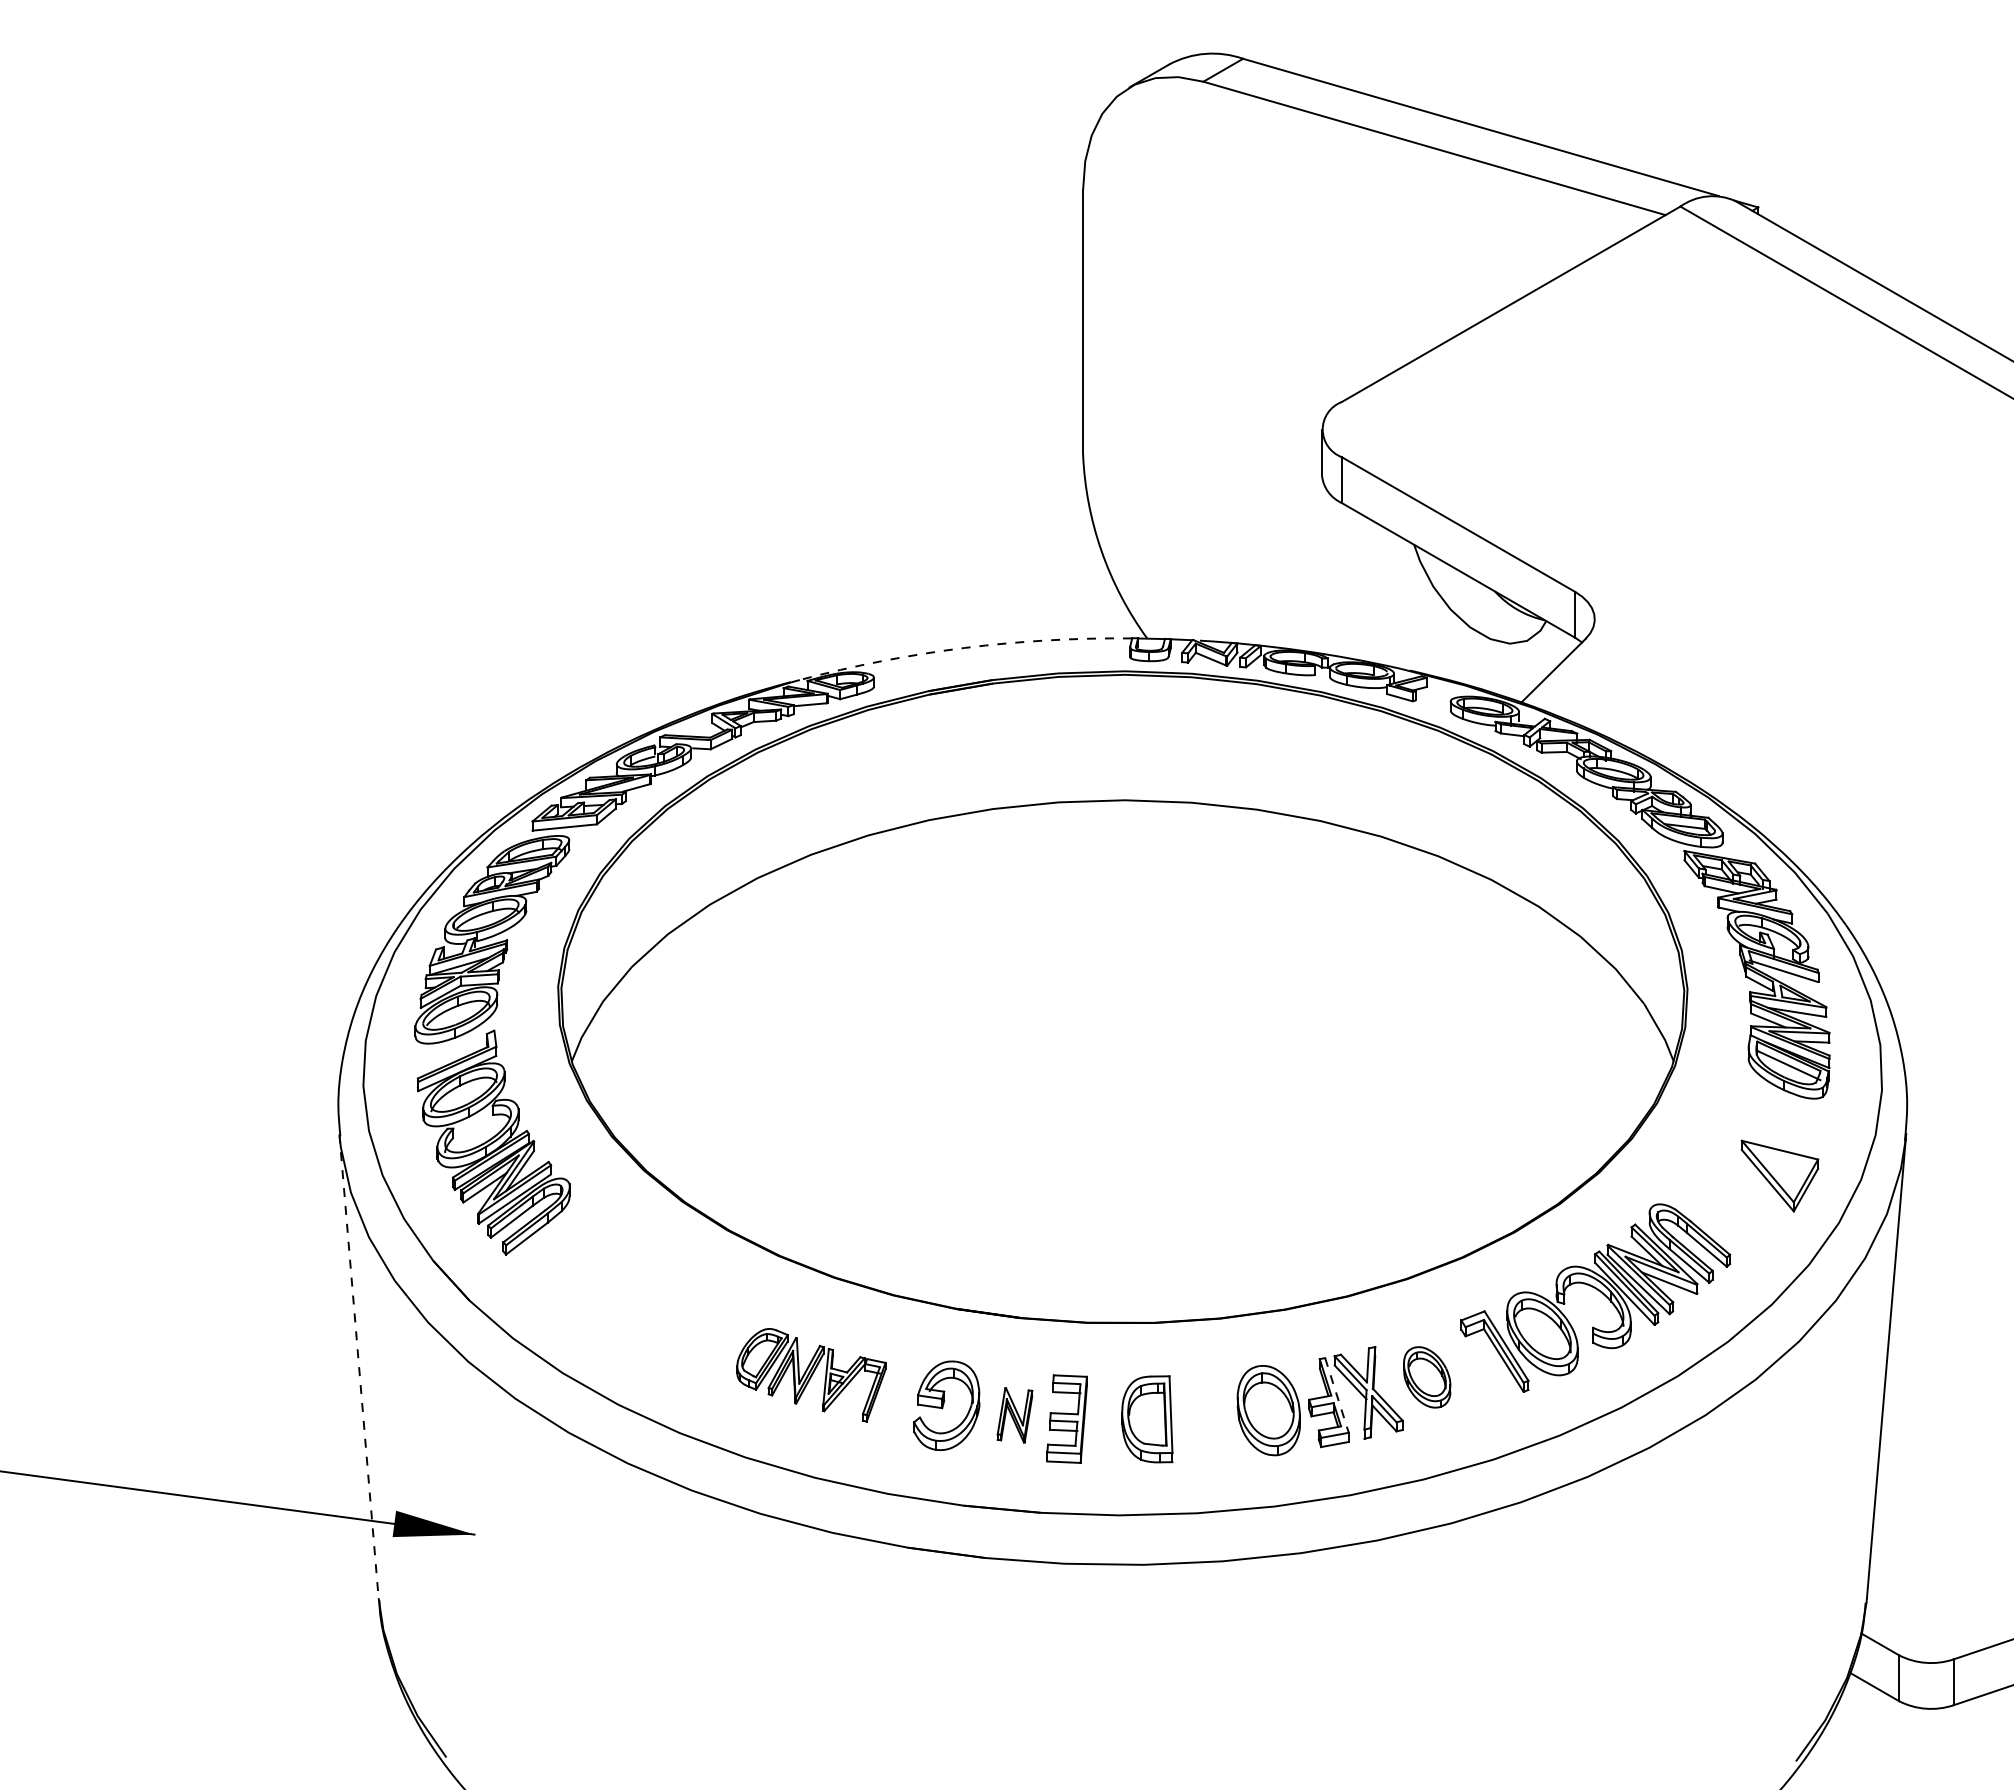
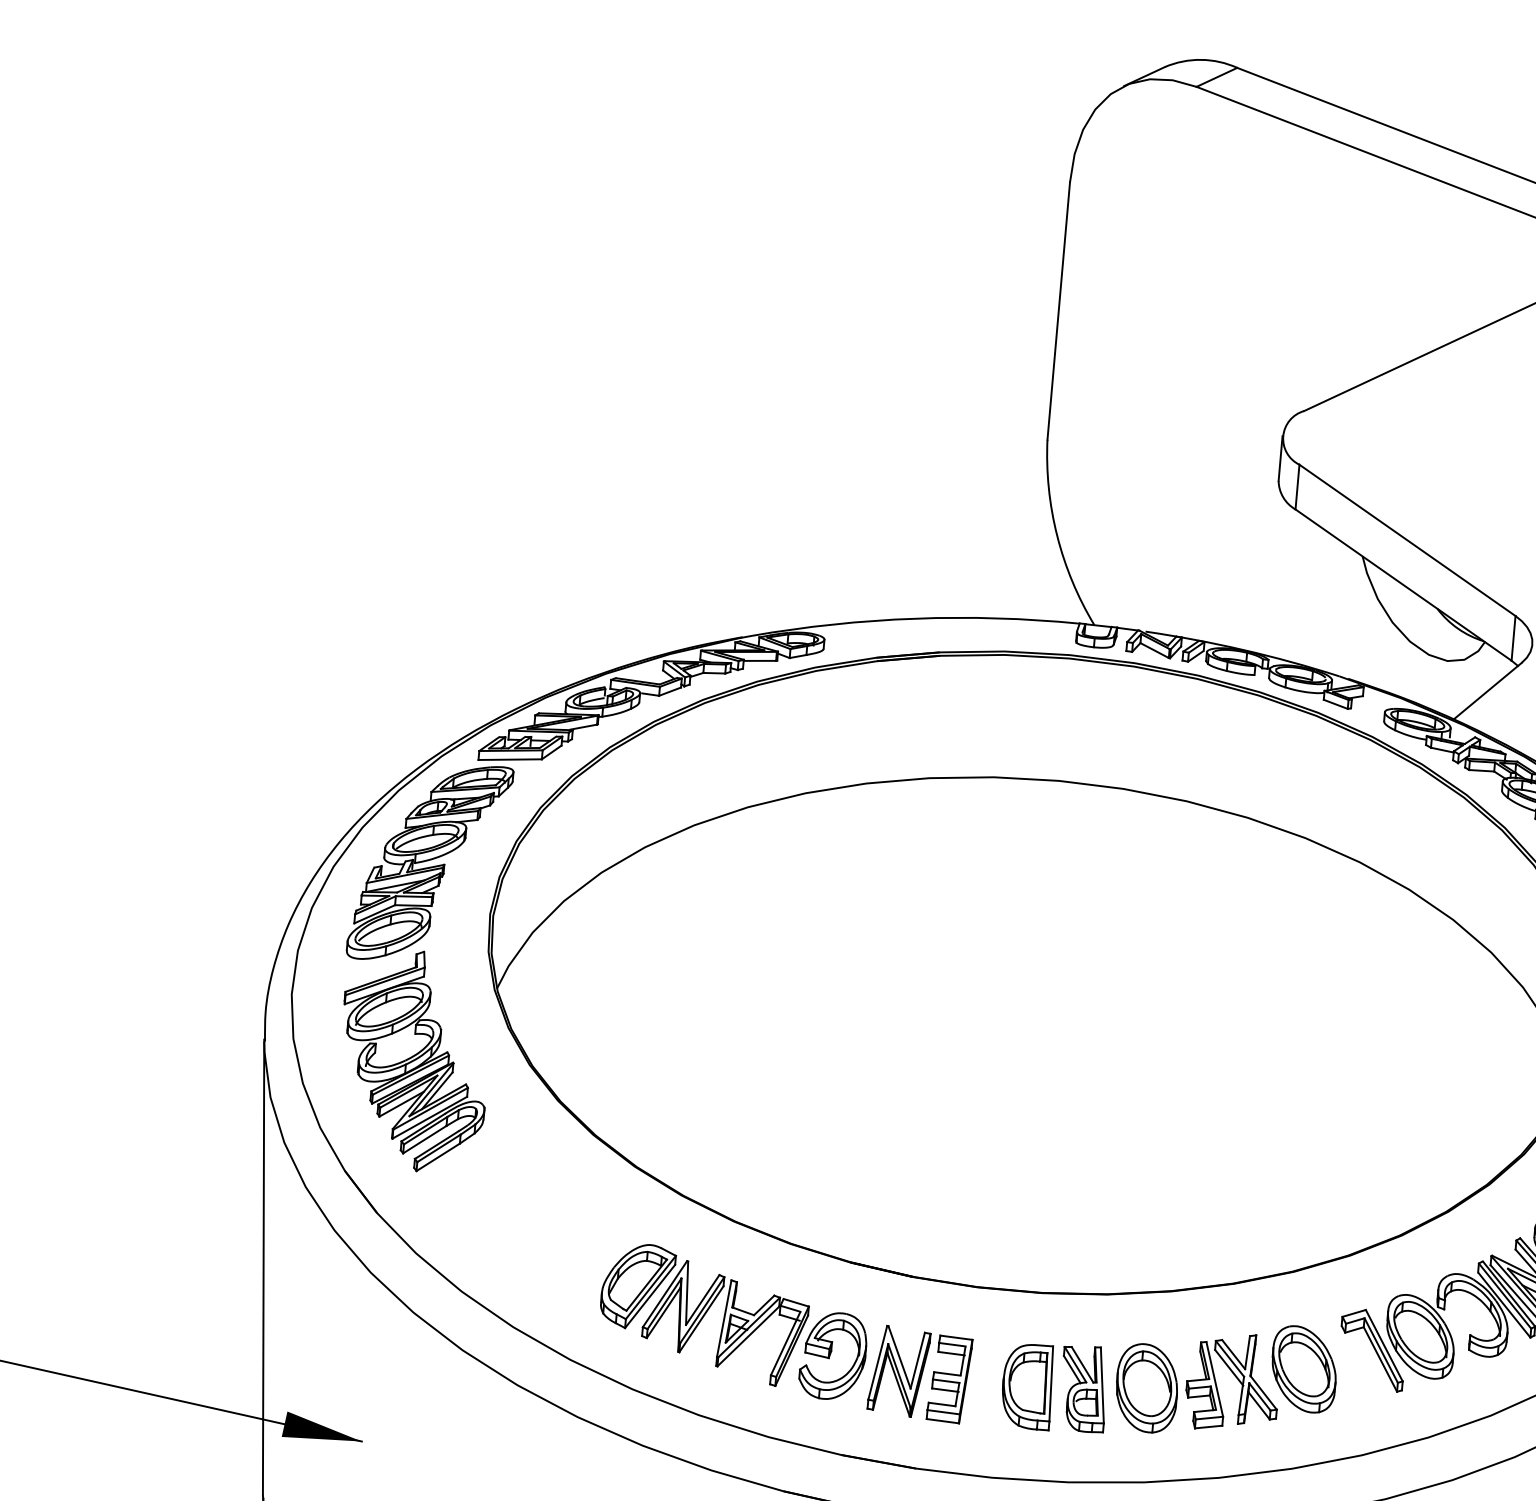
arc: (964, 647) -> (915, 618), dashed -> solid
line: (359, 1366) -> (264, 1267), dashed -> solid
part: (811, 1375) -> (704, 1315), size x1.43
part: (1427, 1377) -> (1304, 1369), size x1.43
line: (1337, 1395) -> (1215, 1379), dashed -> solid
part: (1014, 1415) -> (898, 1371), size x1.67
part: (1204, 1416) -> (1083, 1388), added

